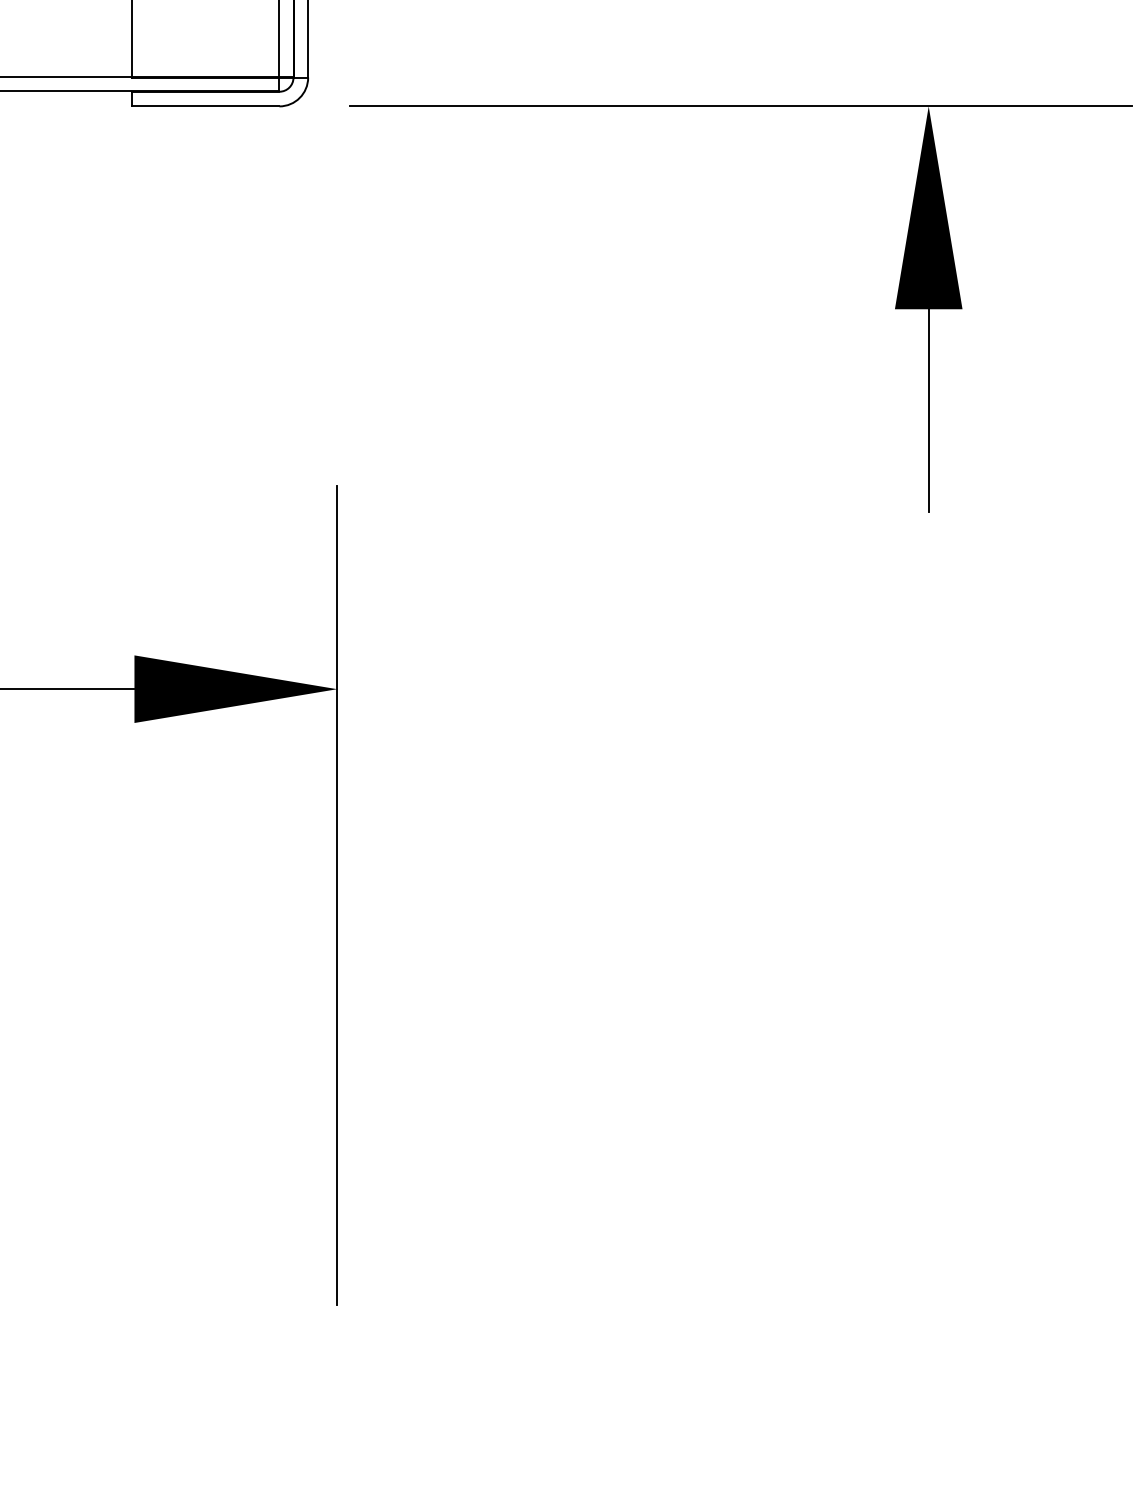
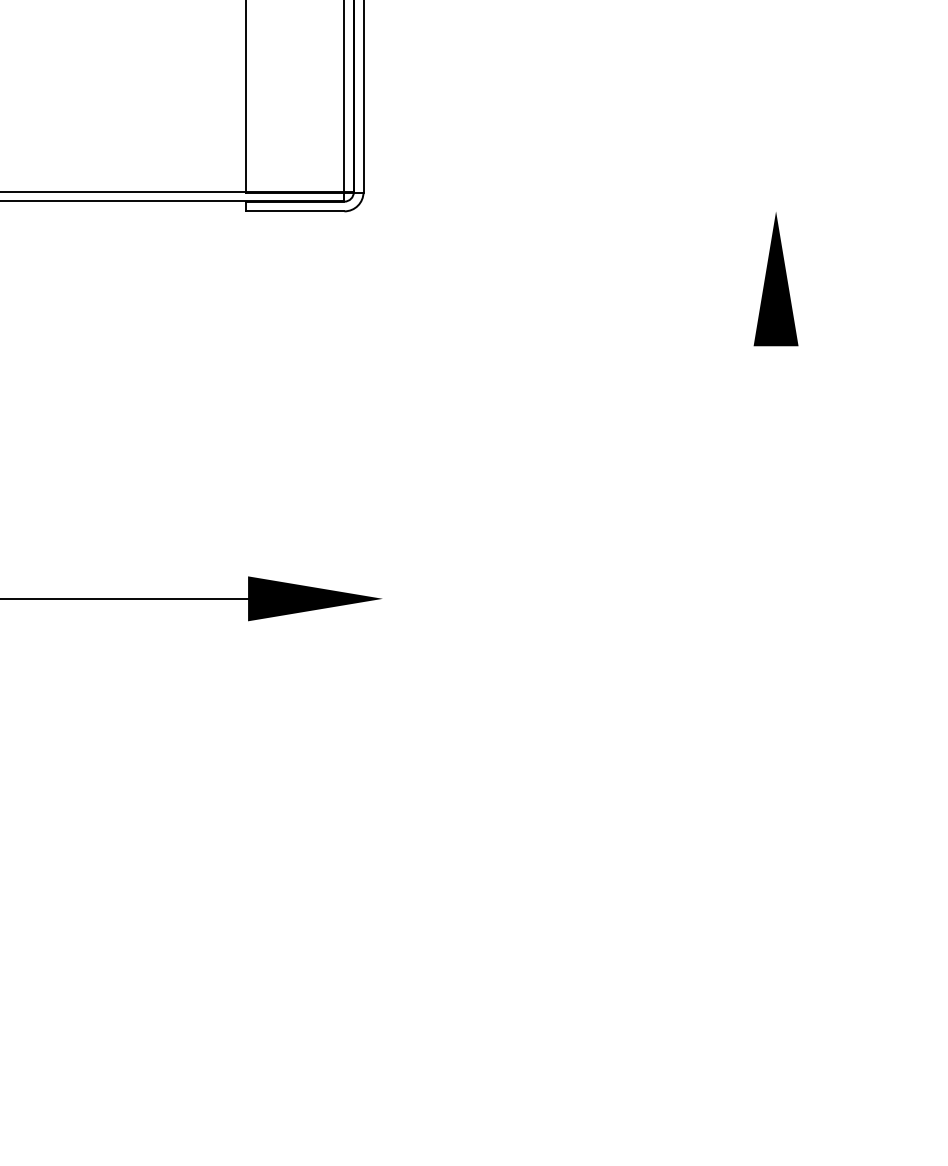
line: (739, 106) -> (650, 211), removed
line: (929, 410) -> (776, 413), removed
line: (336, 894) -> (382, 735), removed

